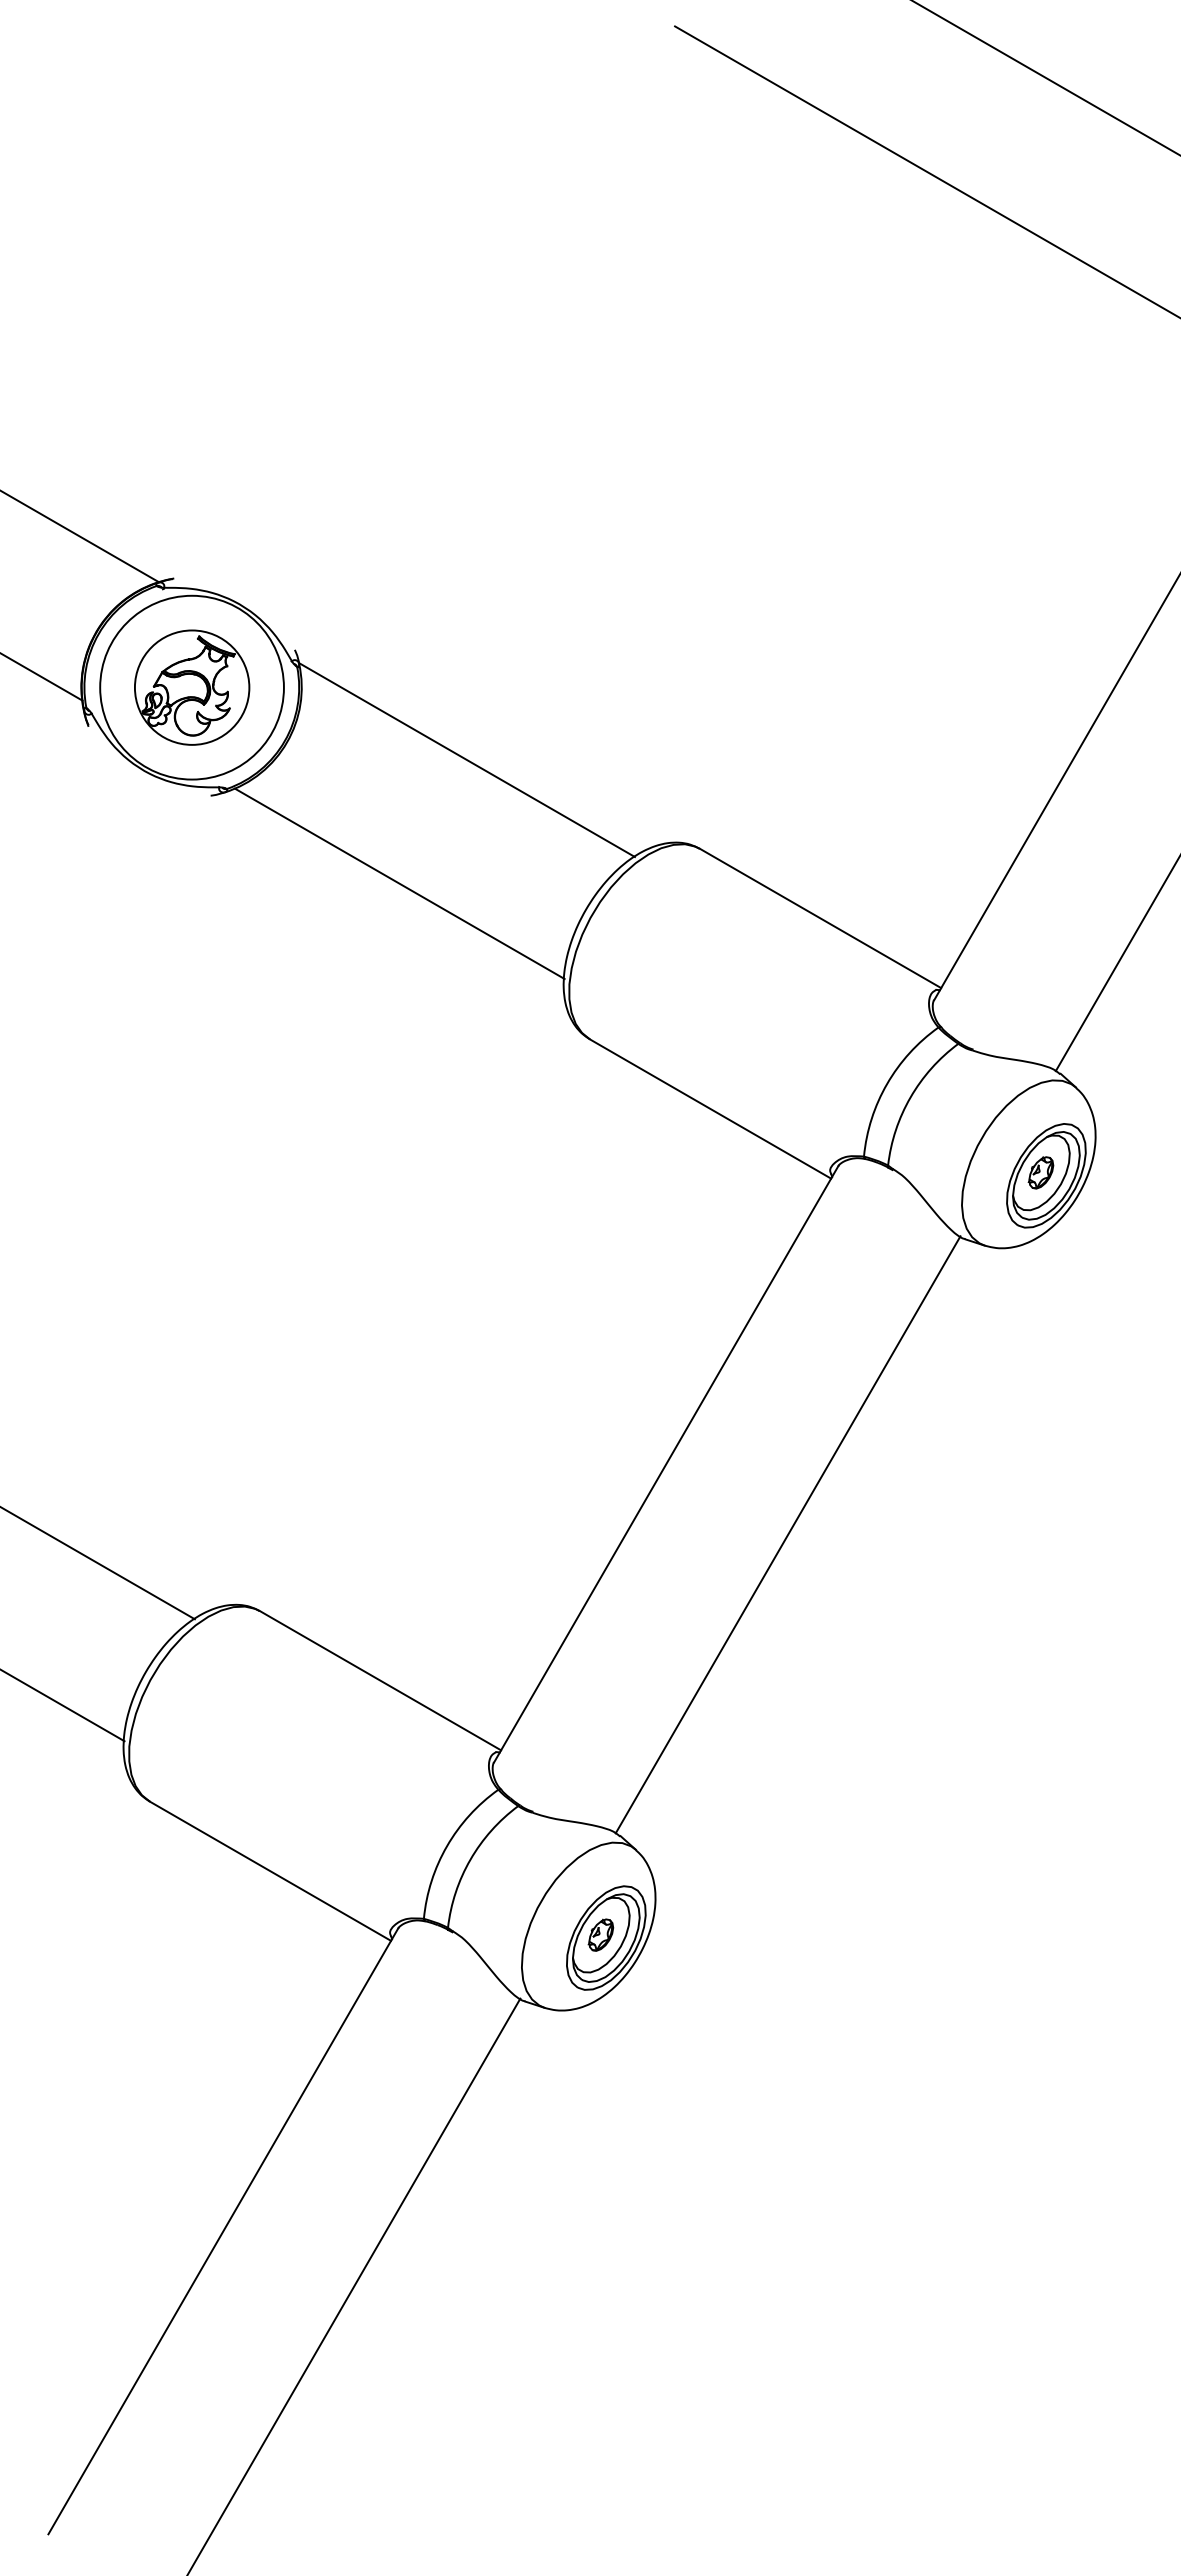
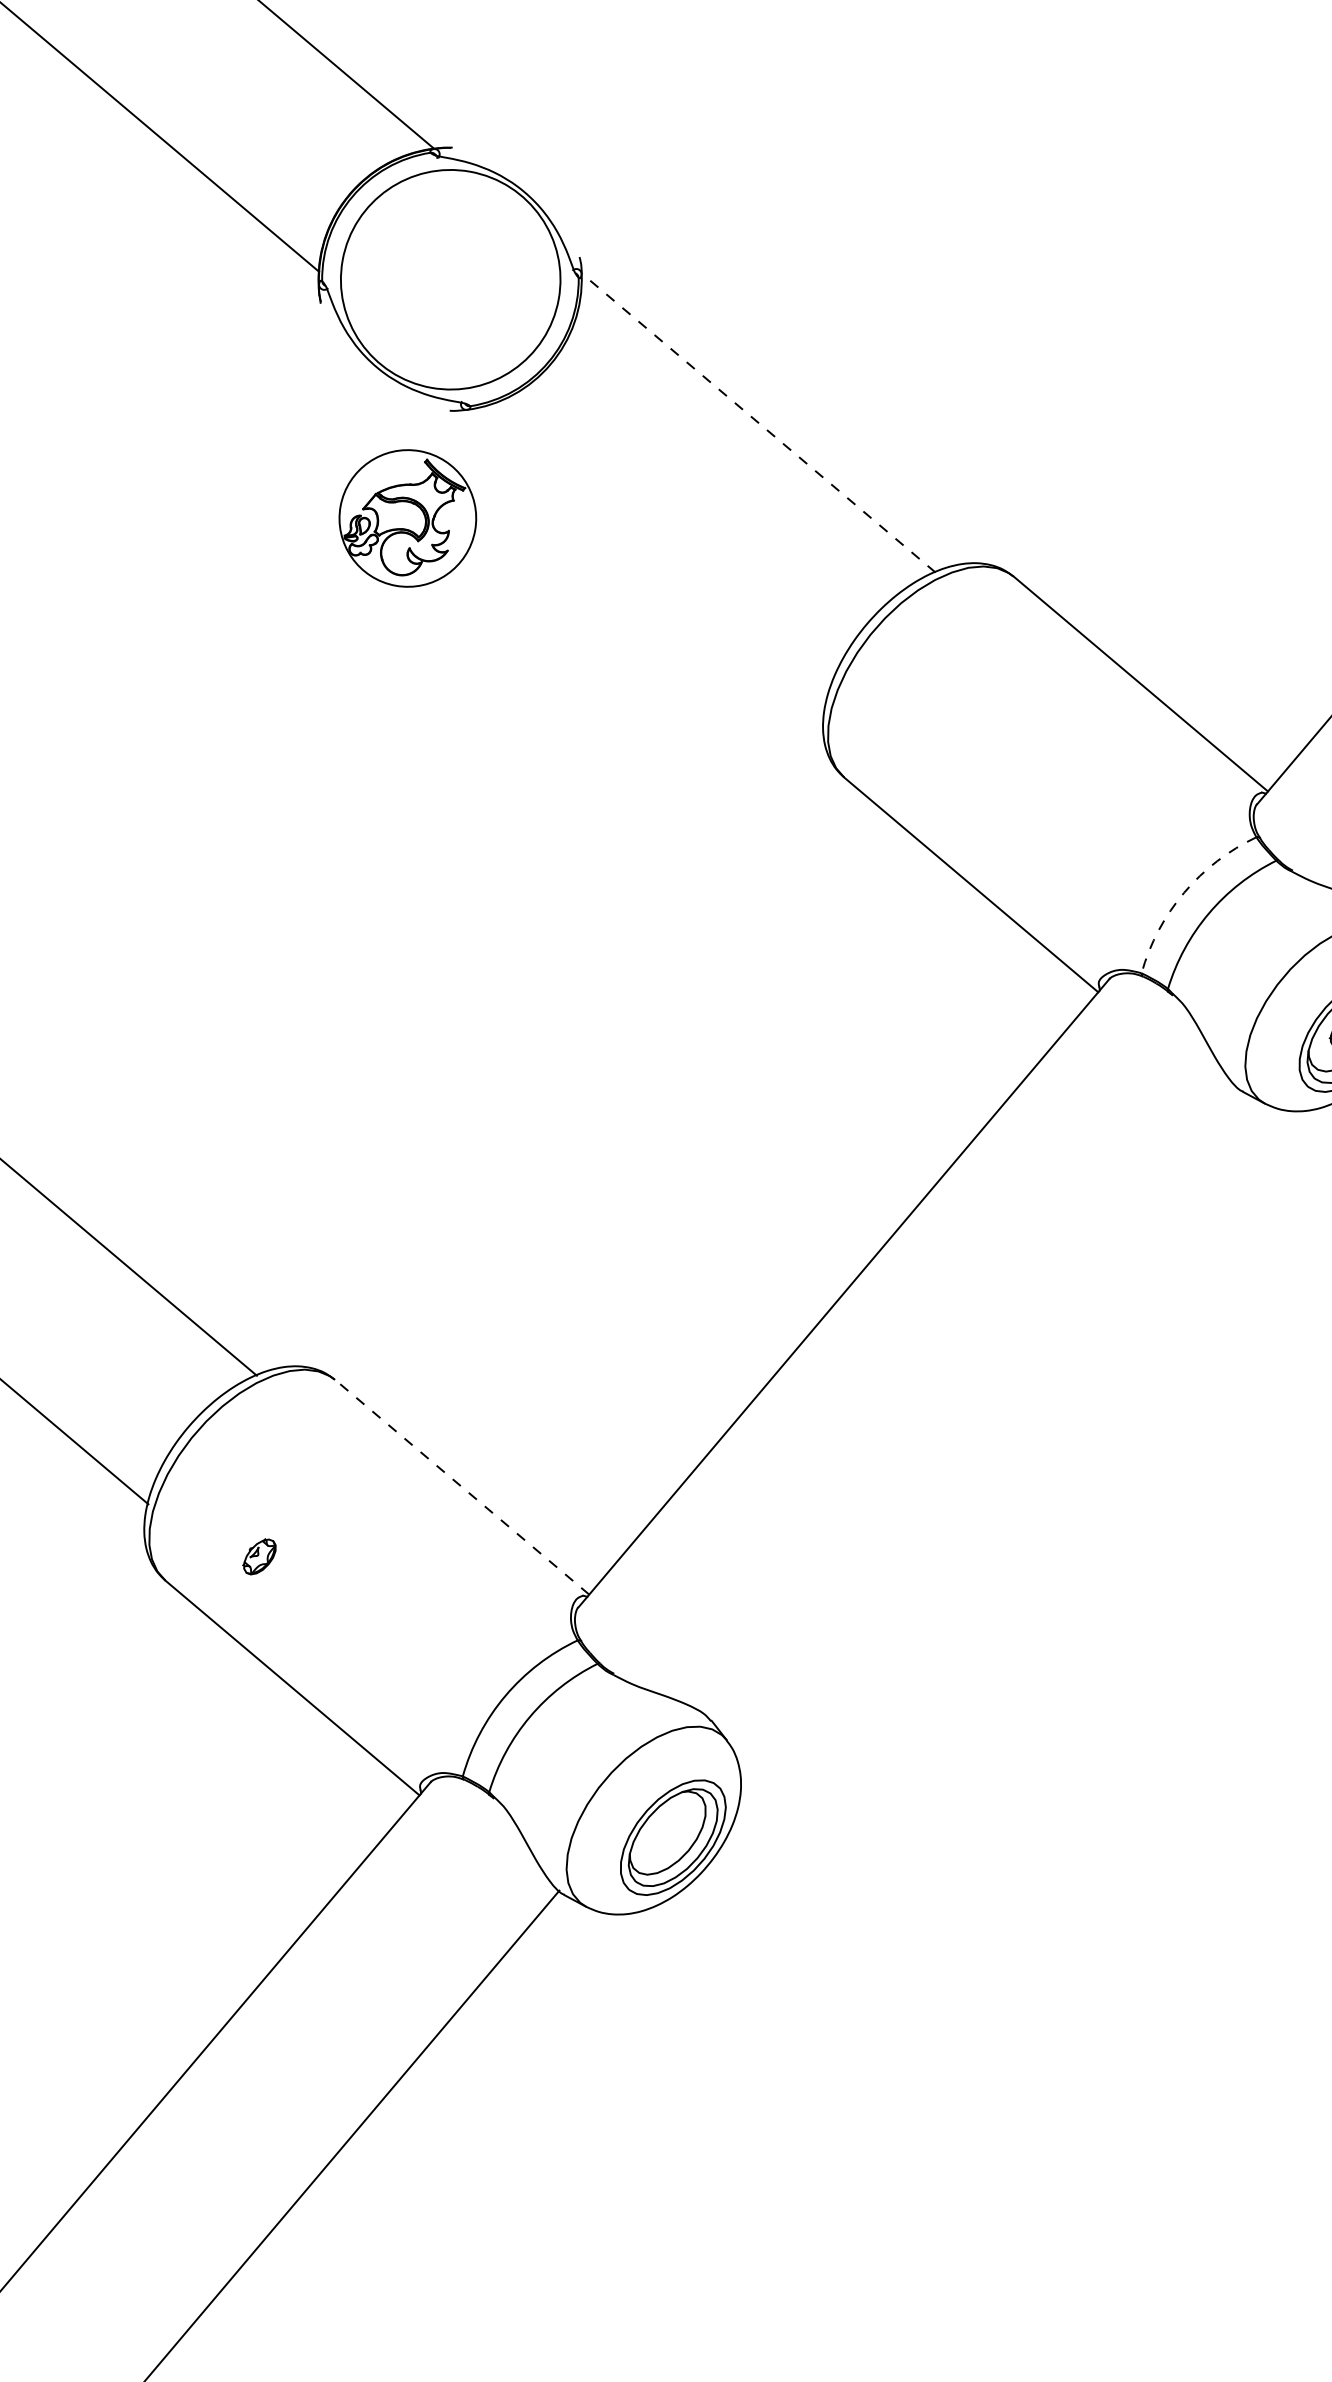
part: (192, 687) -> (408, 518), moved
line: (467, 760) -> (759, 423), solid -> dashed
line: (399, 883) -> (653, 553), removed
arc: (887, 1083) -> (1184, 892), solid -> dashed
line: (787, 1534) -> (971, 1401), removed
line: (380, 1680) -> (462, 1487), solid -> dashed
part: (600, 1934) -> (259, 1556), moved

